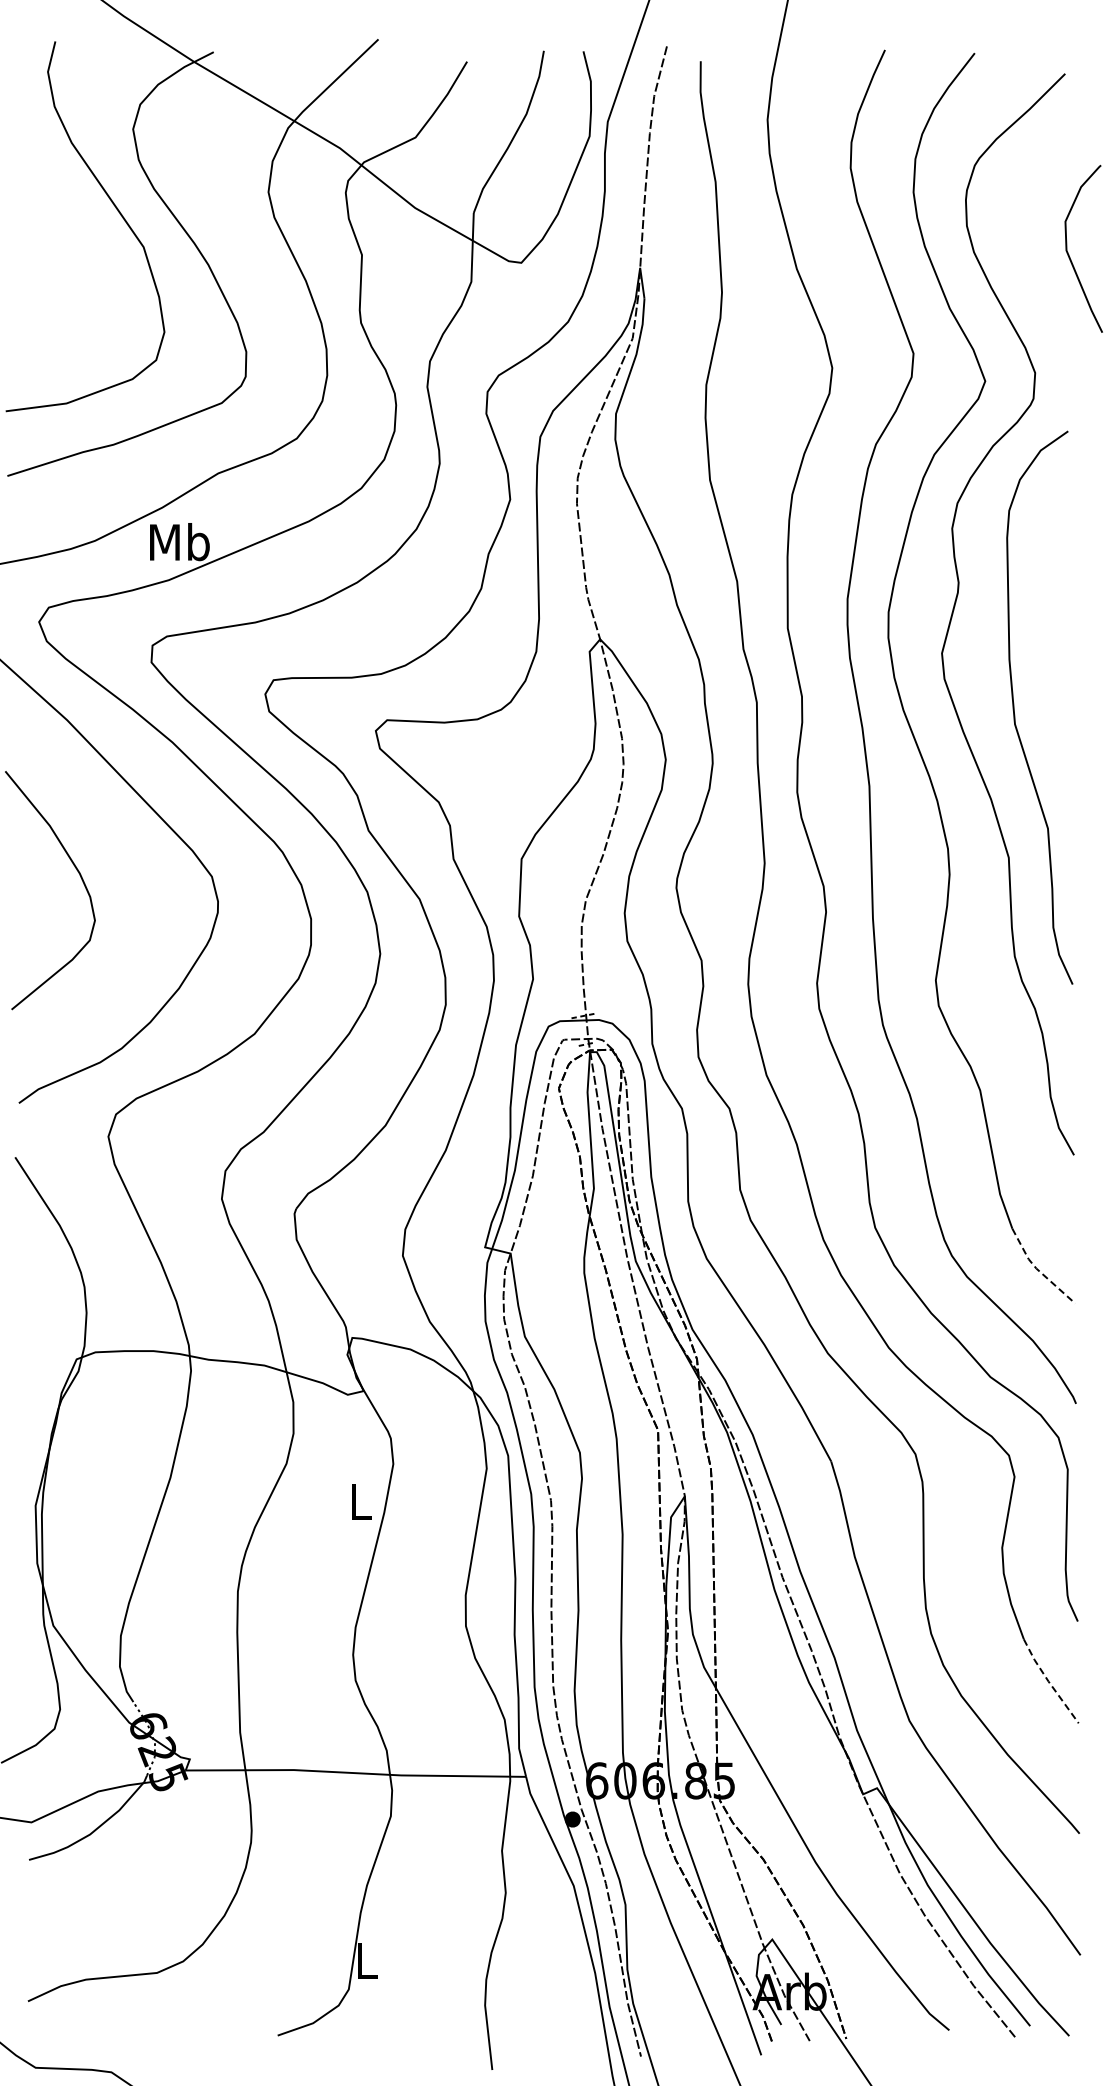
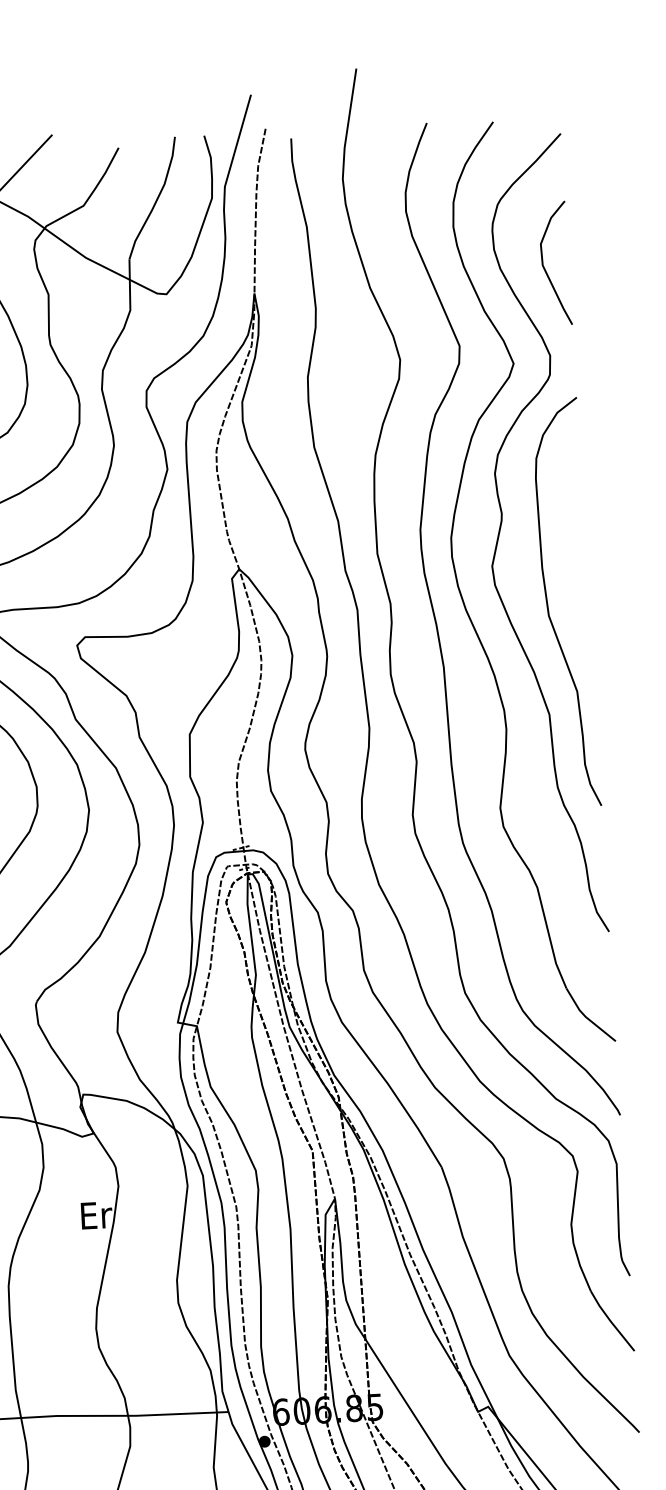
curve: (1069, 254) -> (545, 268), moved
line: (1037, 1269) -> (586, 1017), dashed -> solid
text: (362, 1502) -> (97, 1215), L -> Er
line: (1048, 1681) -> (610, 1321), dashed -> solid

